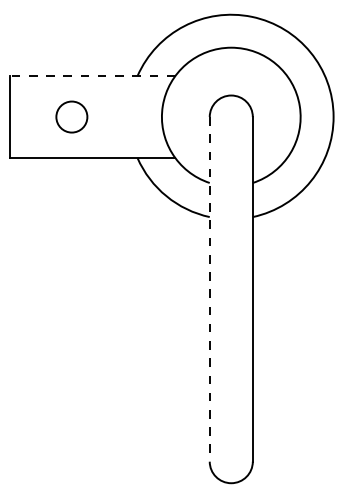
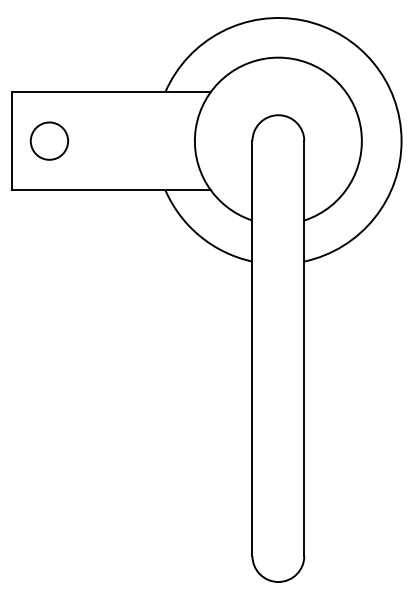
line: (92, 75) -> (111, 91), dashed -> solid
circle: (71, 116) -> (48, 140), moved
line: (209, 290) -> (252, 349), dashed -> solid

